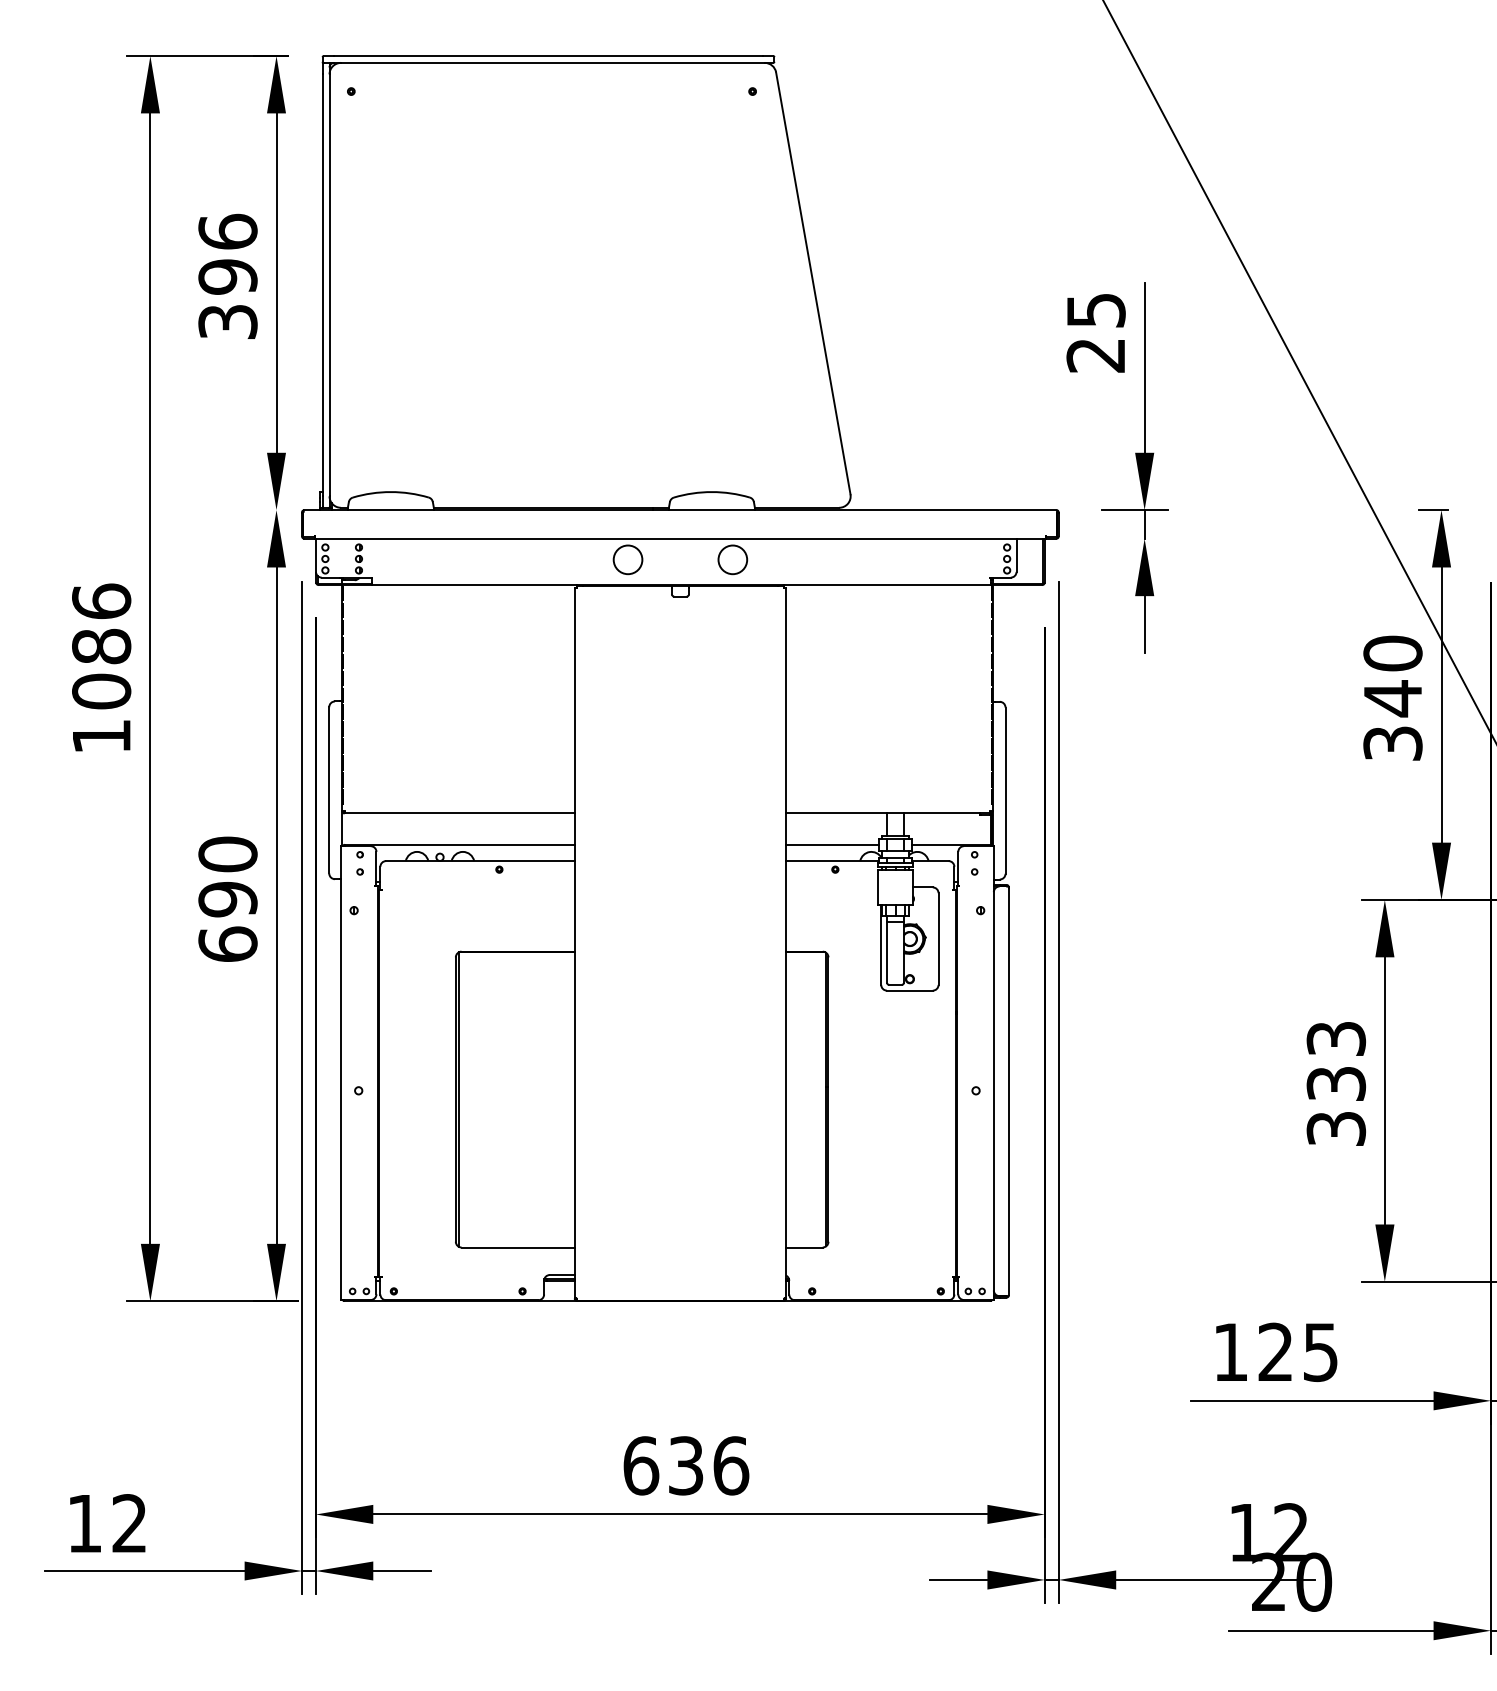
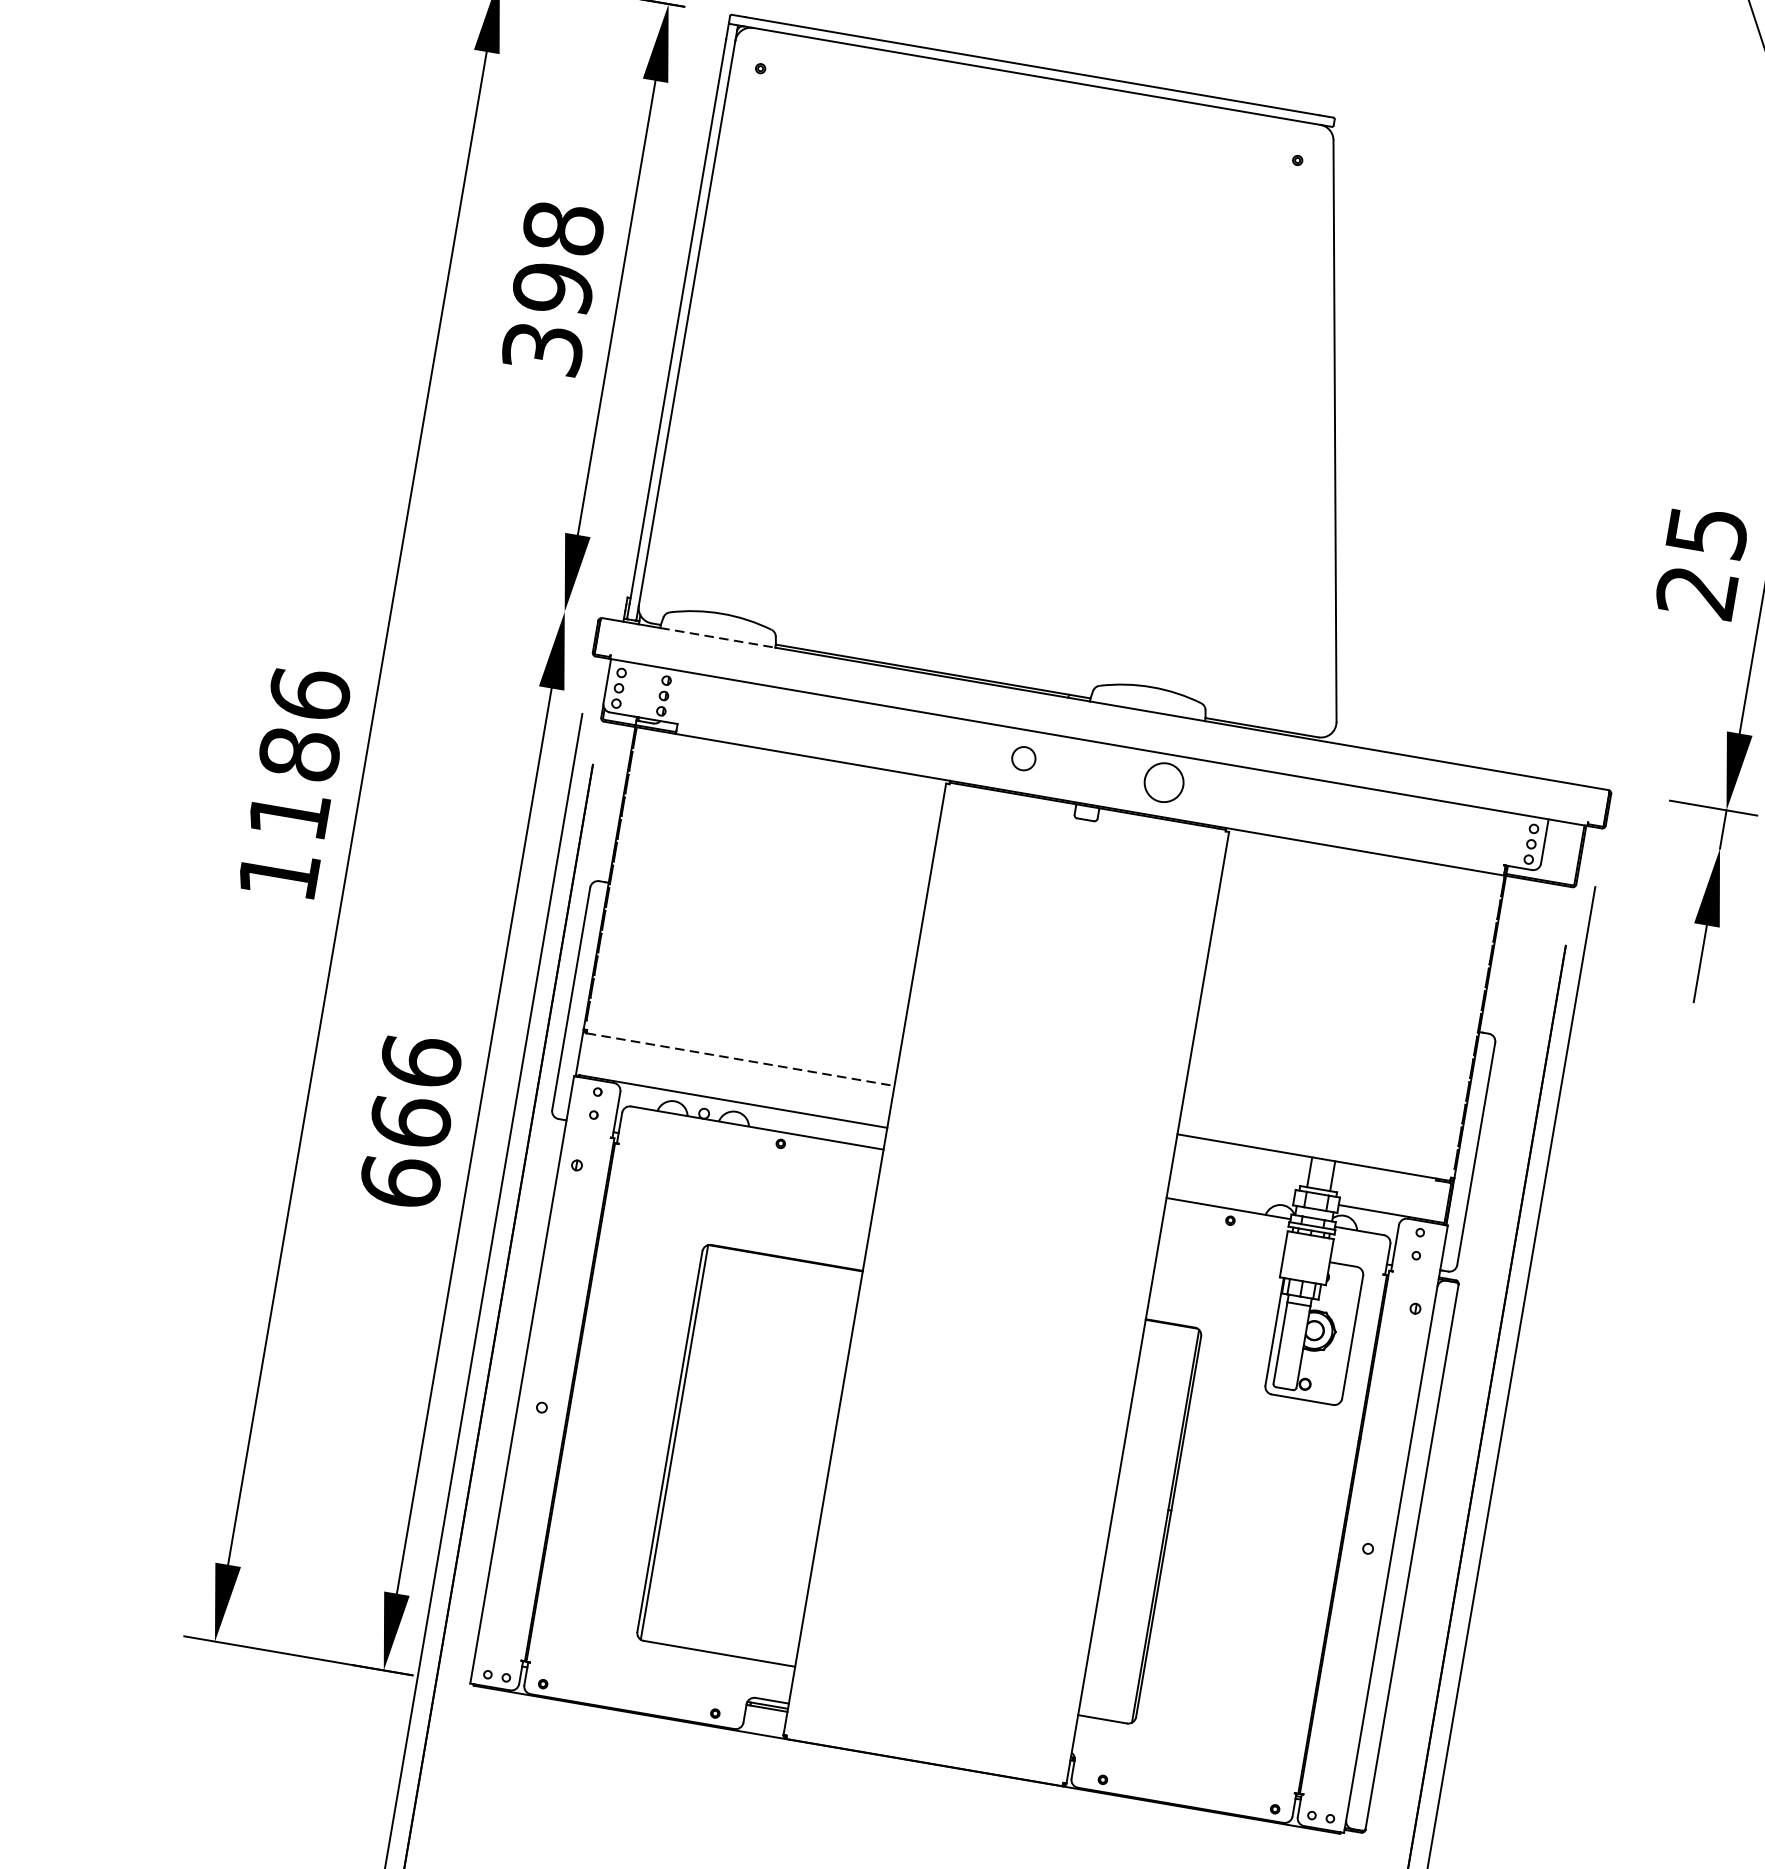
text: (227, 231) -> (562, 227), 396 -> 398
line: (390, 510) -> (717, 638), solid -> dashed
circle: (627, 559) -> (1023, 758), size x0.6
text: (101, 691) -> (289, 814), 1086 -> 1186
line: (459, 813) -> (740, 1059), solid -> dashed
line: (832, 844) -> (1232, 1186), removed
text: (227, 876) -> (415, 1090), 690 -> 666

